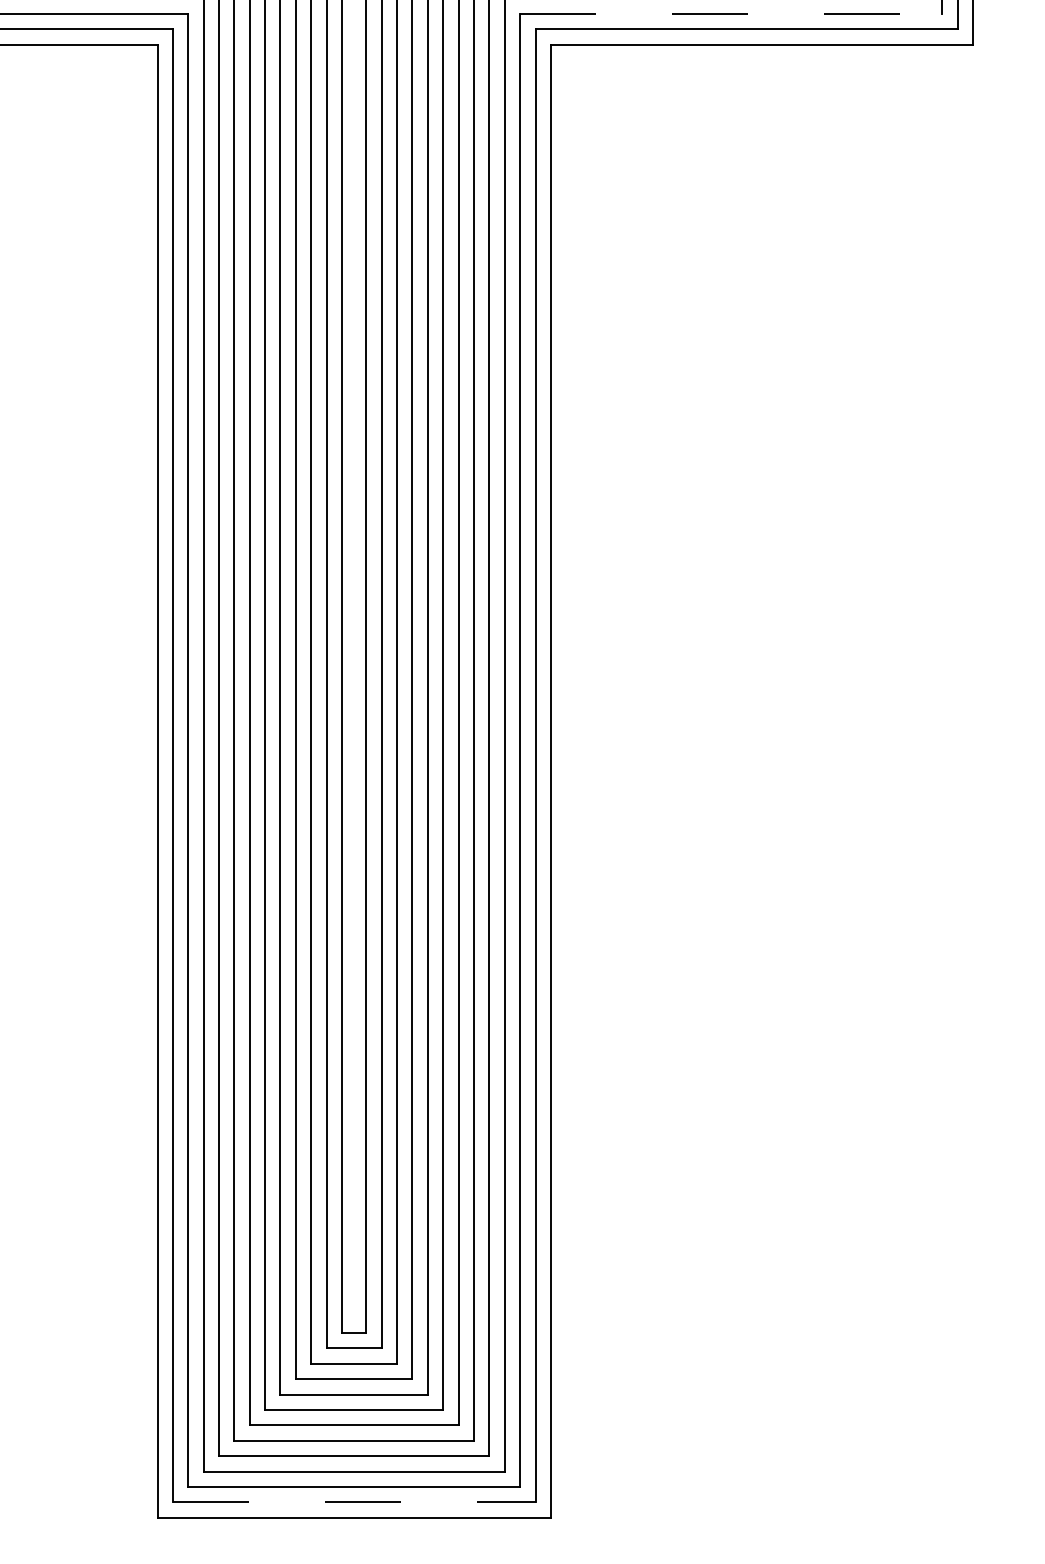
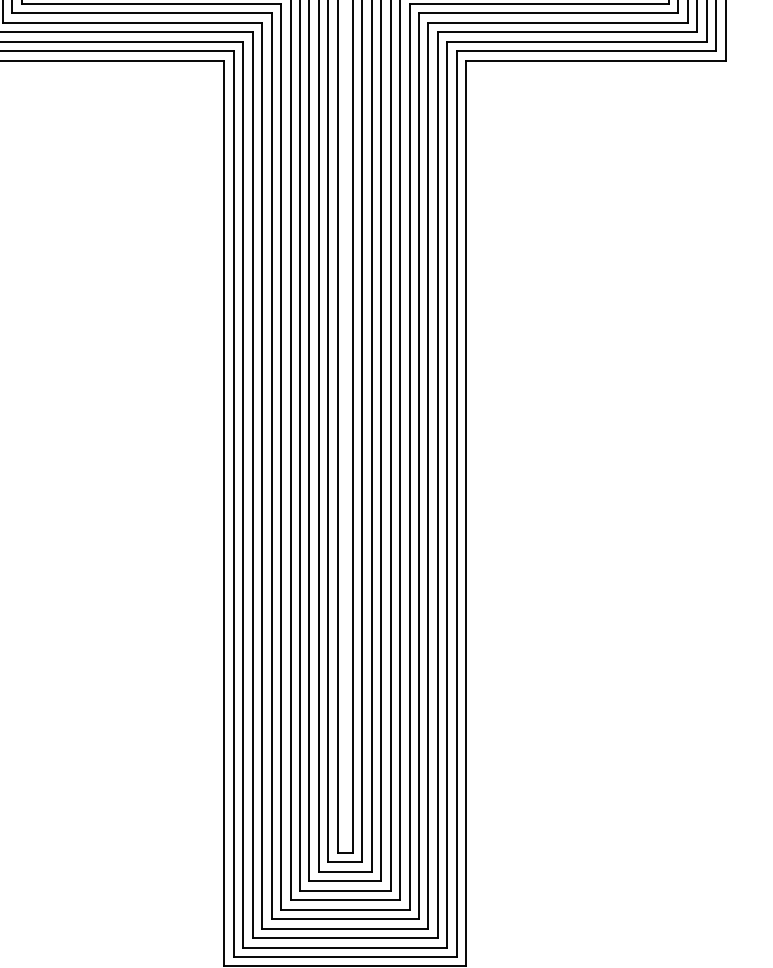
line: (730, 13) -> (576, 41), dashed -> solid
line: (354, 1502) -> (345, 957), dashed -> solid

